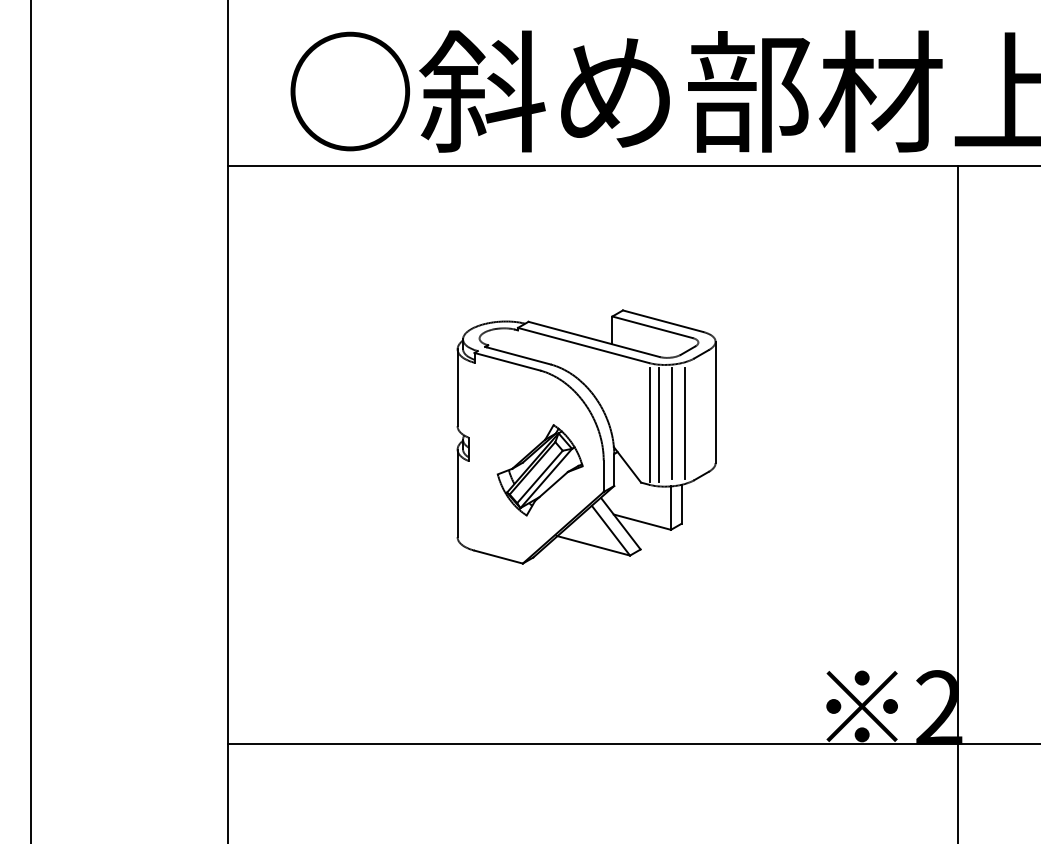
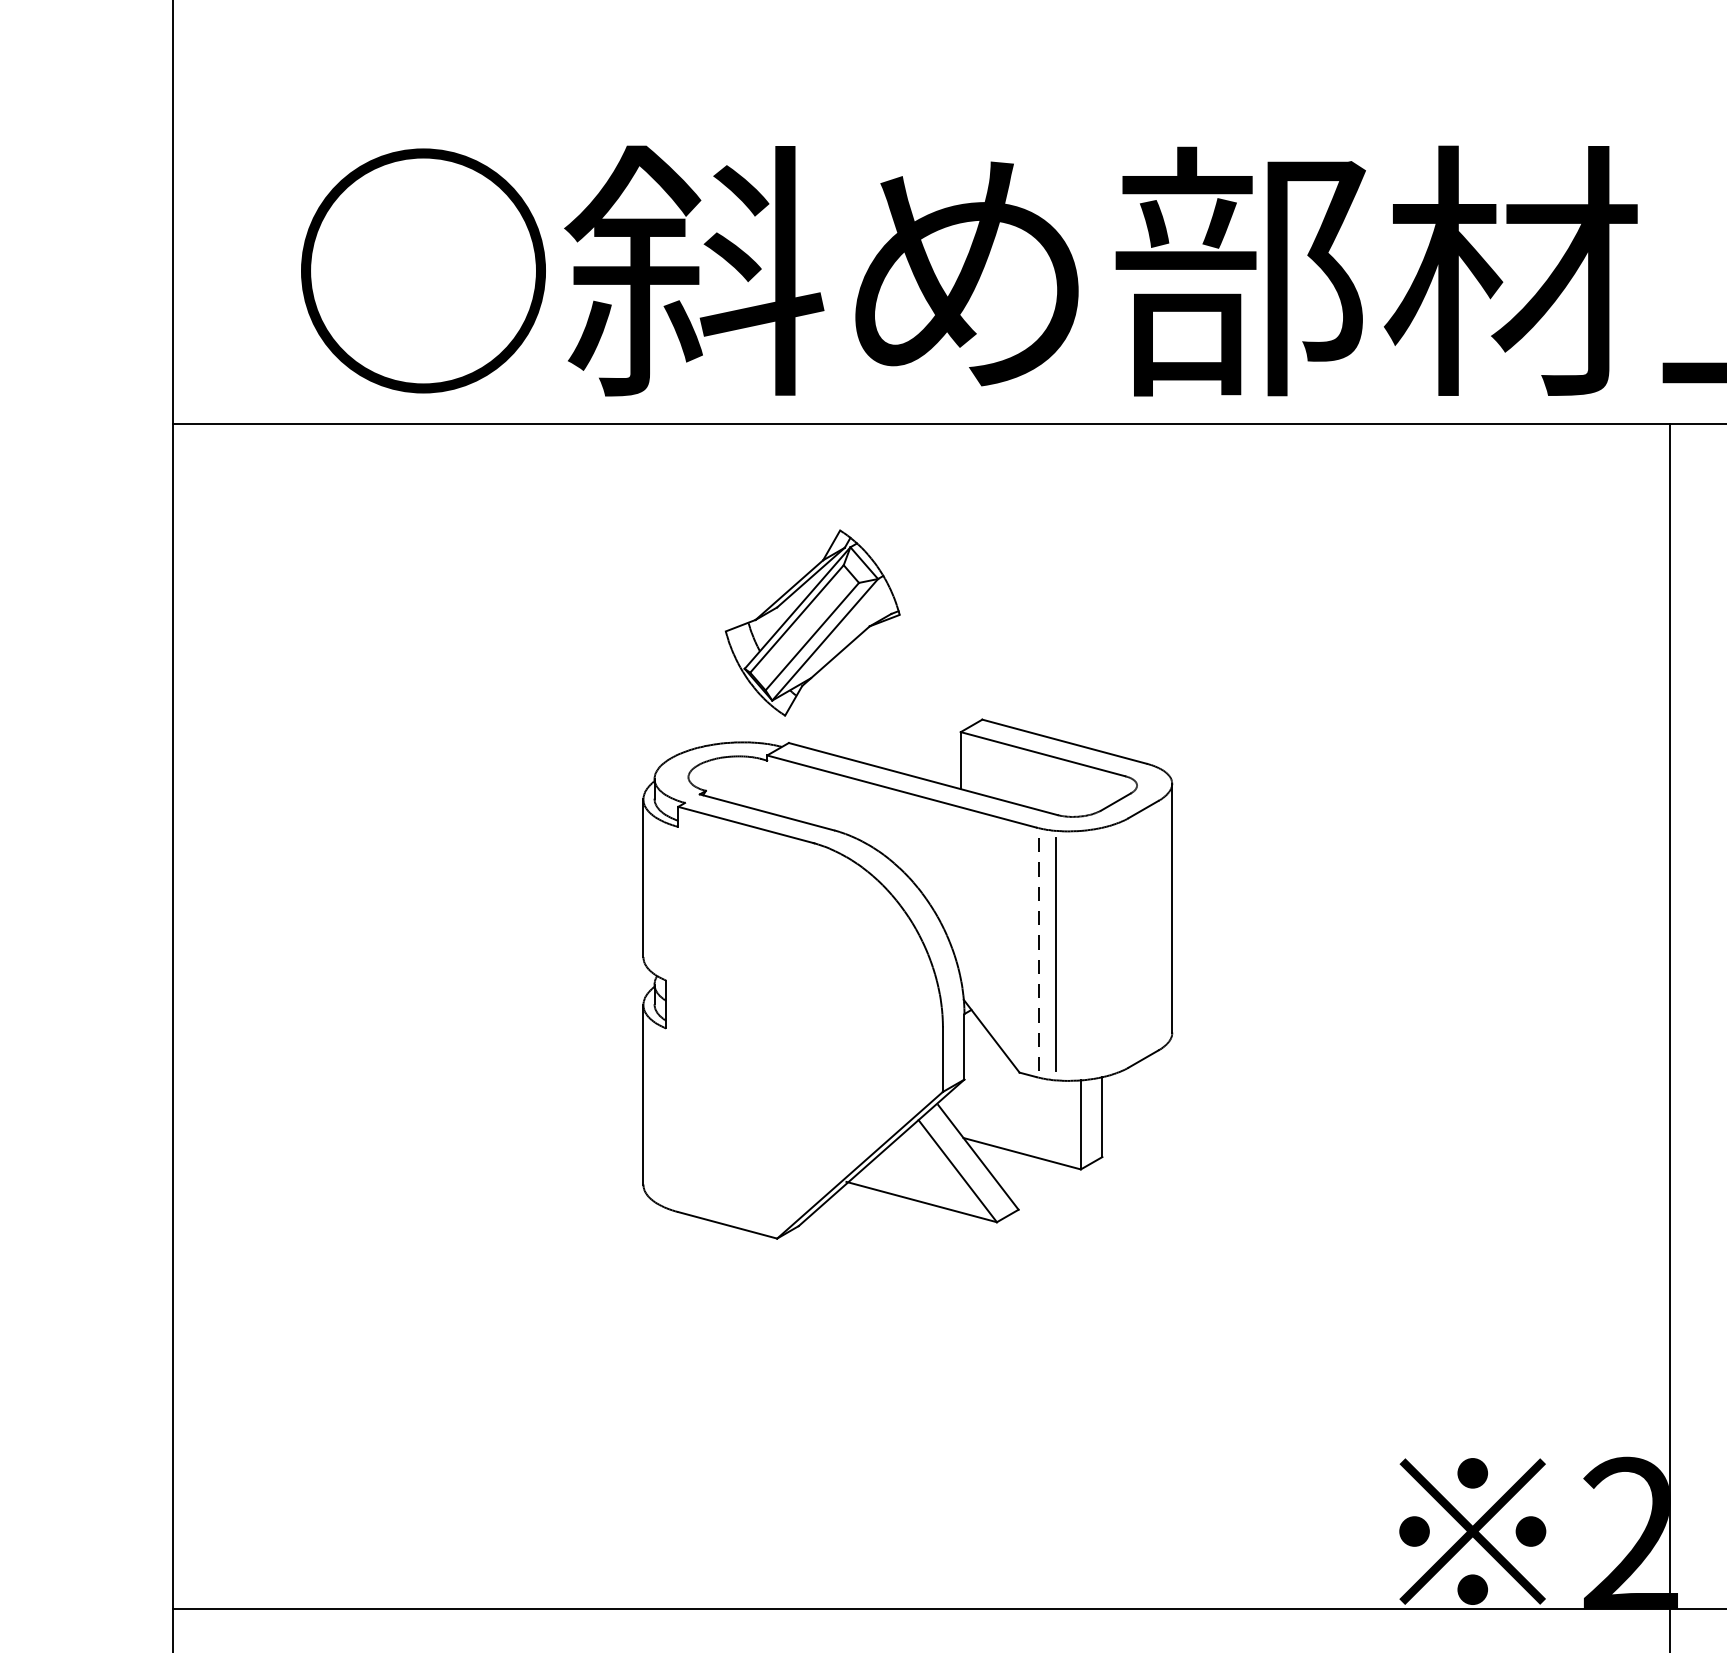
line: (672, 423) -> (1083, 951), removed
line: (684, 423) -> (1108, 951), removed
line: (650, 425) -> (1038, 955), solid -> dashed
part: (539, 470) -> (811, 623), moved

